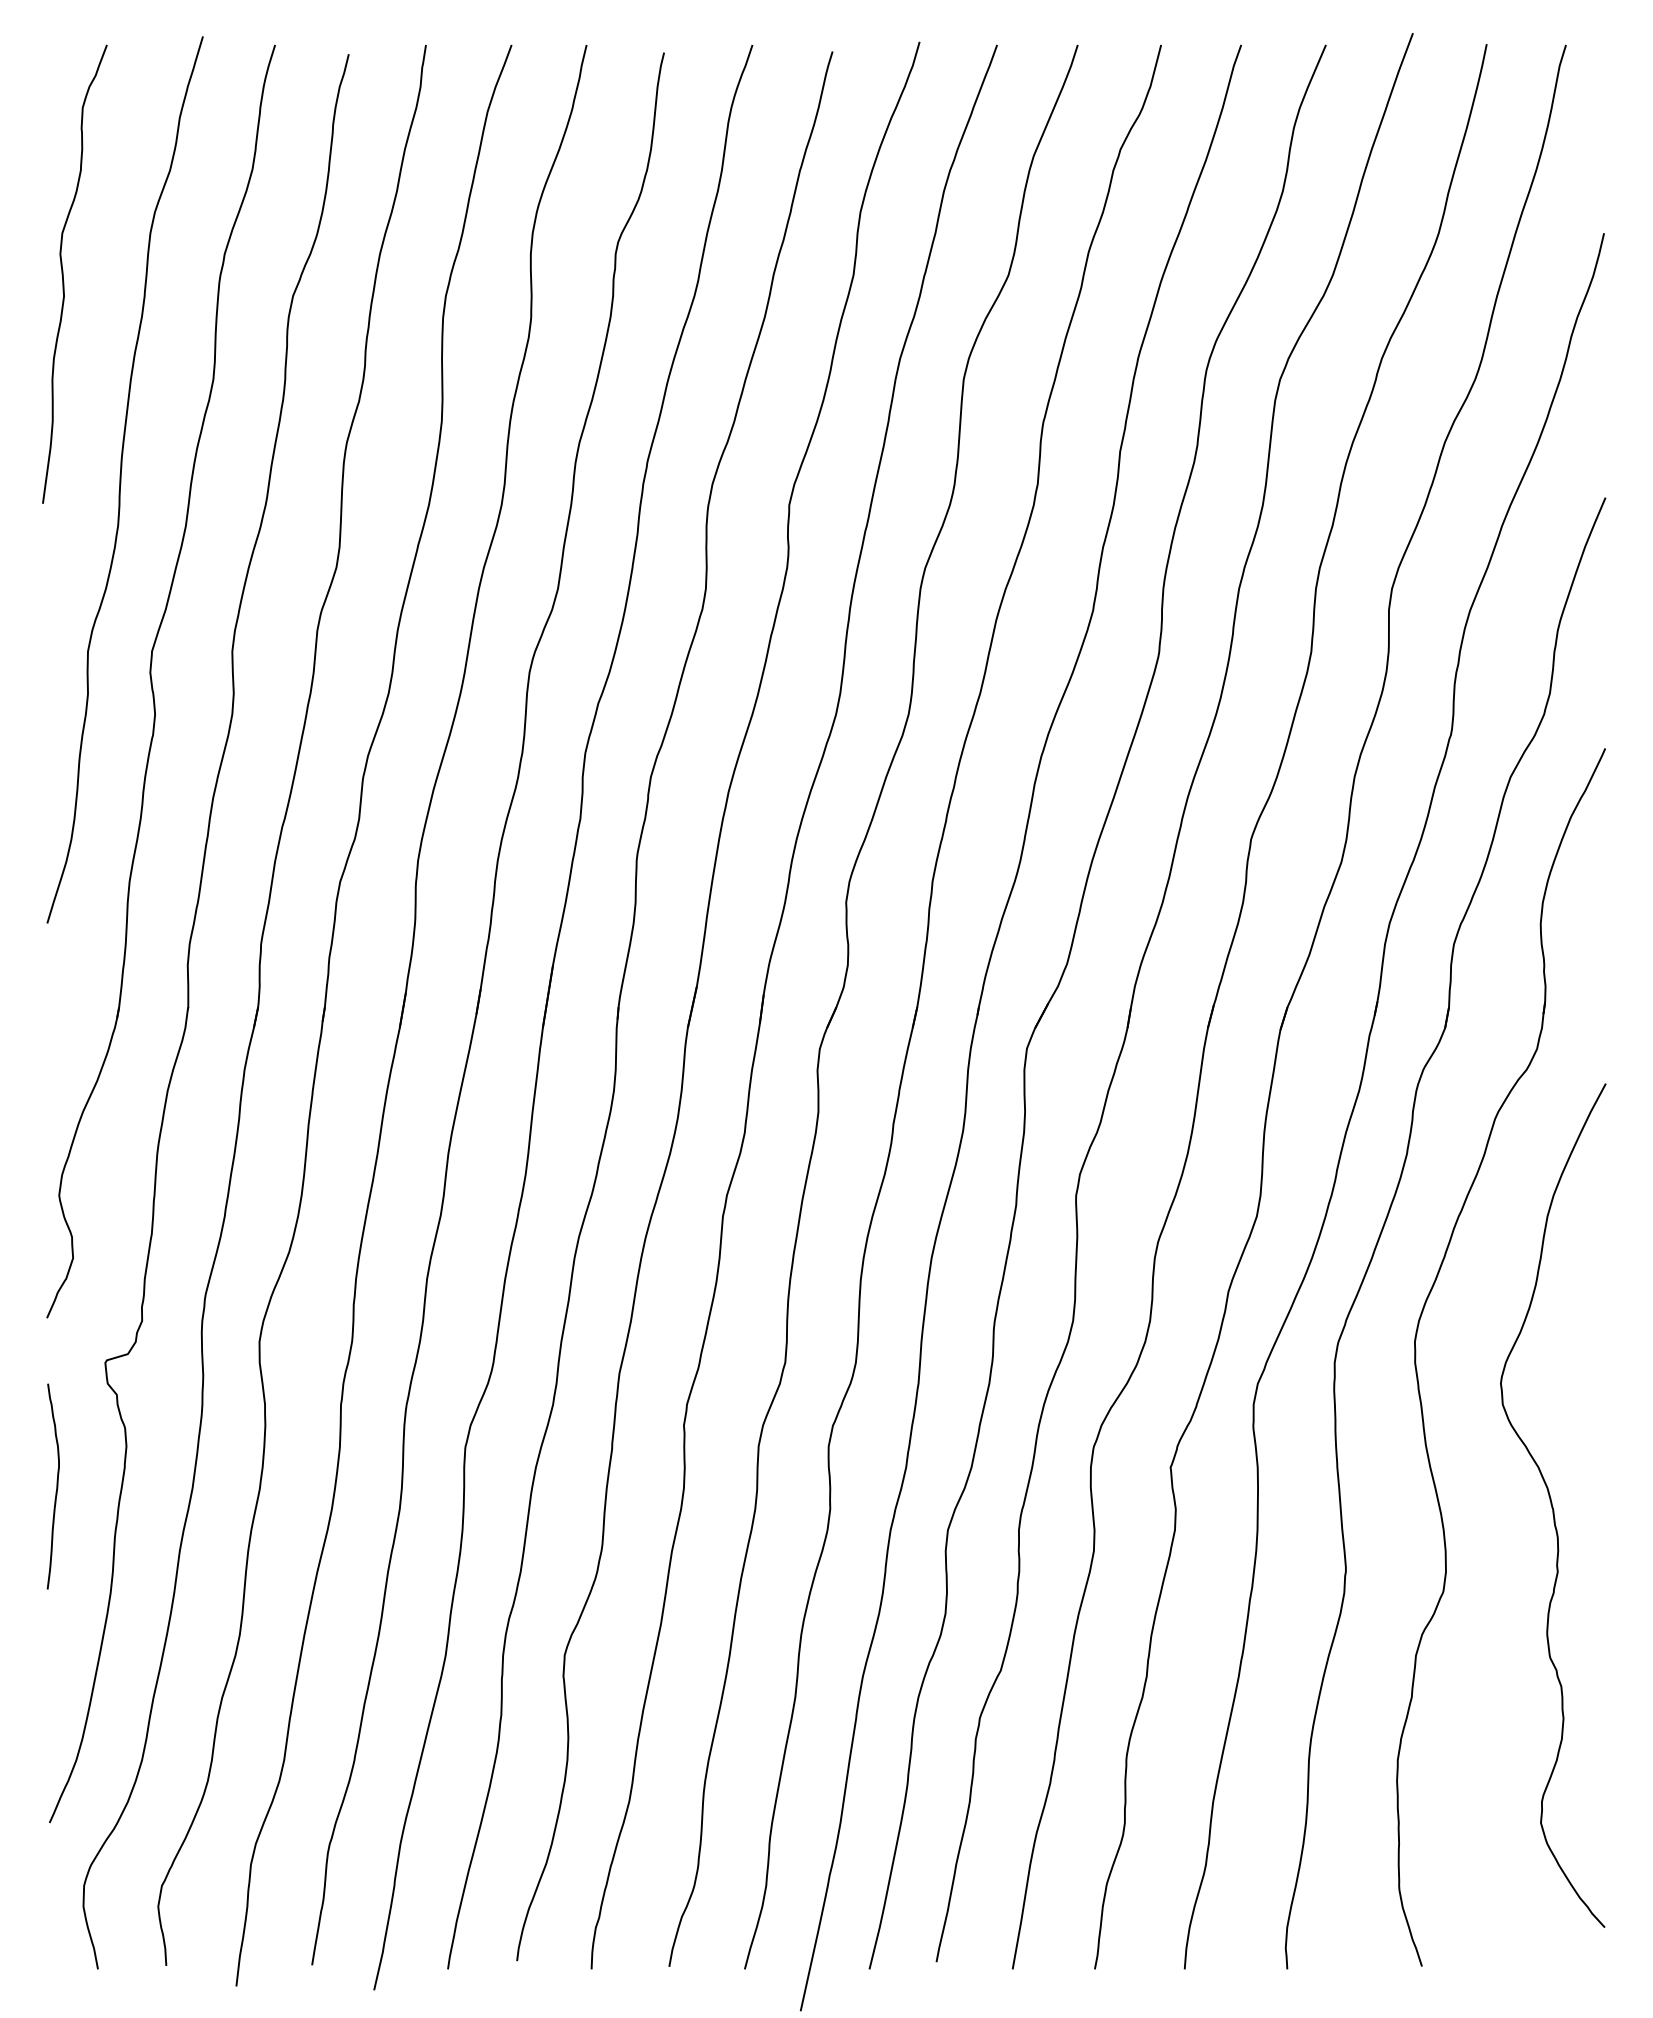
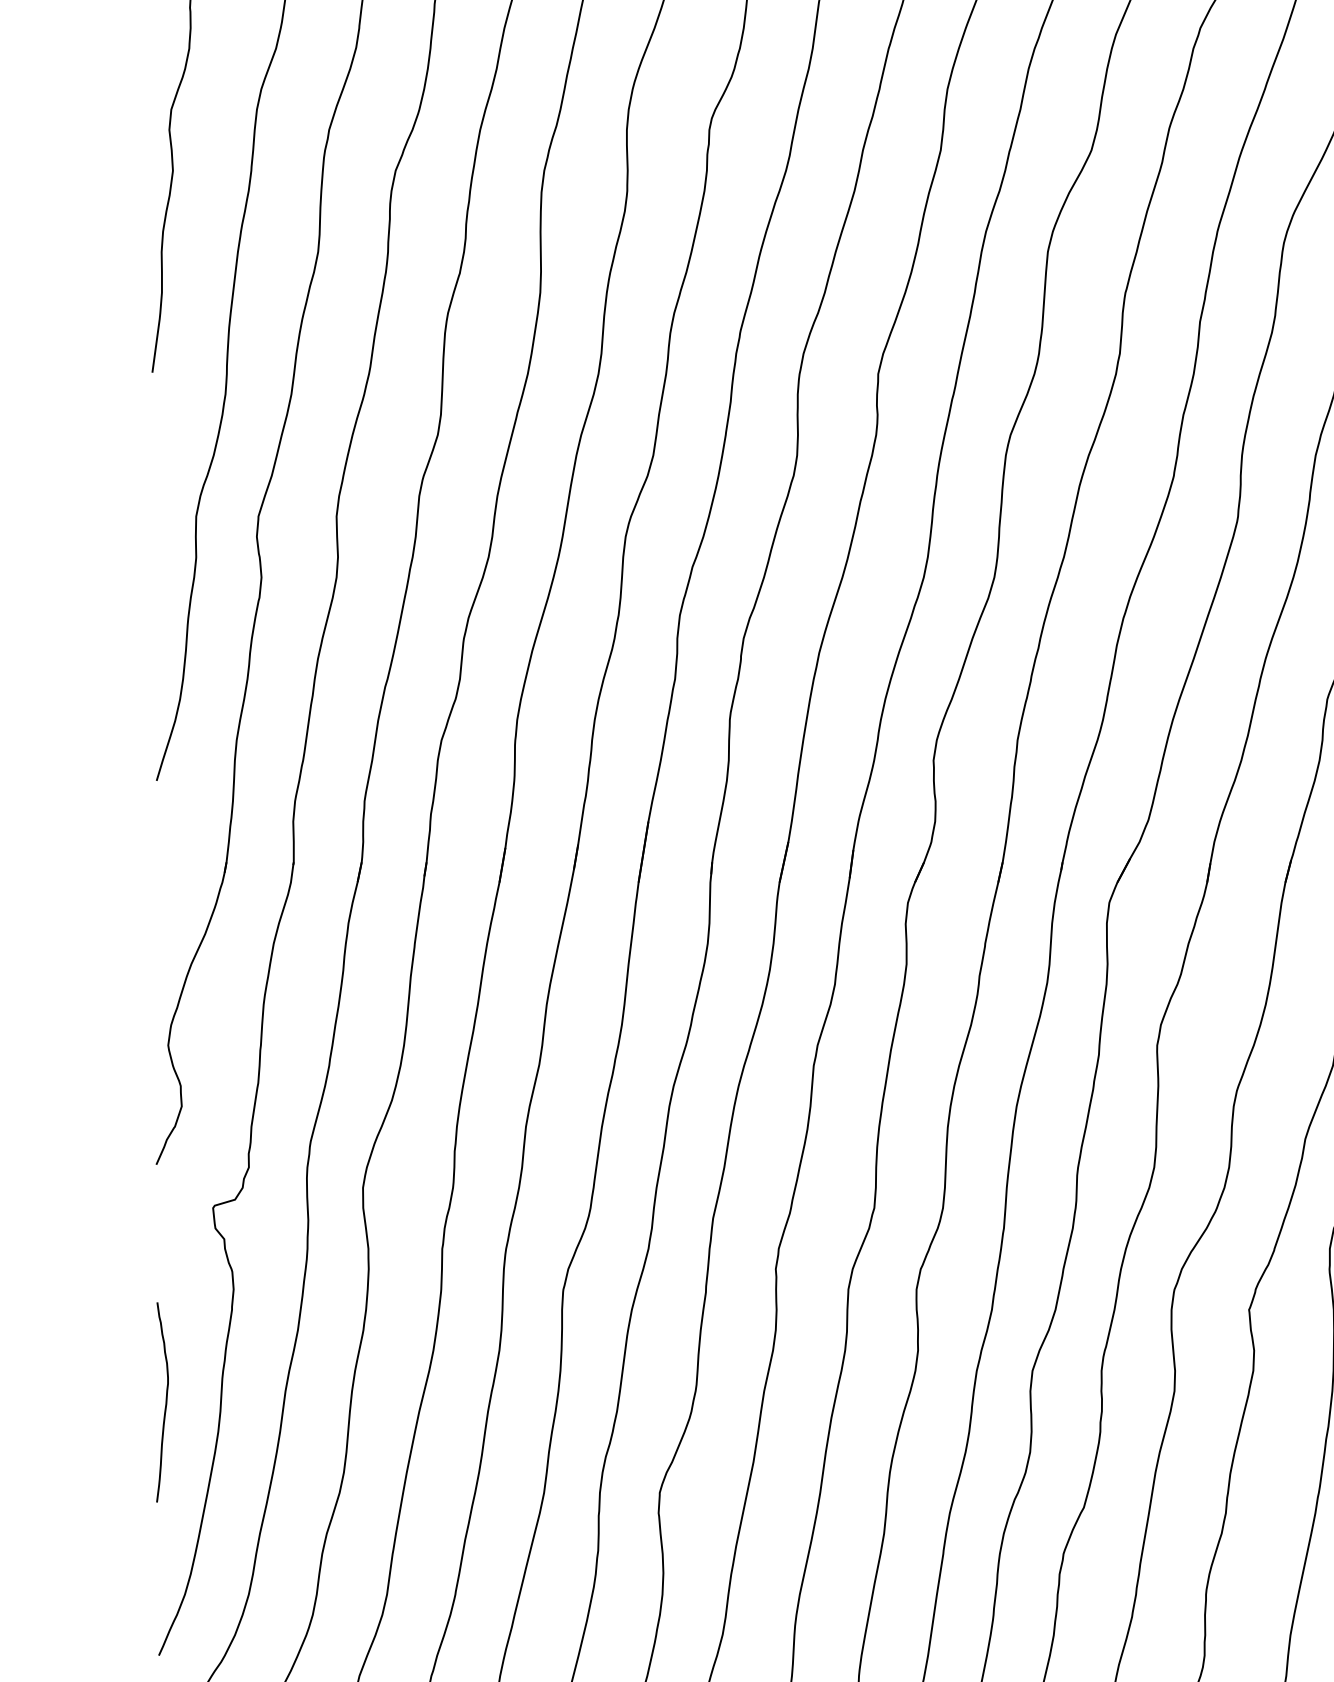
curve: (56, 1486) -> (165, 1402), moved

